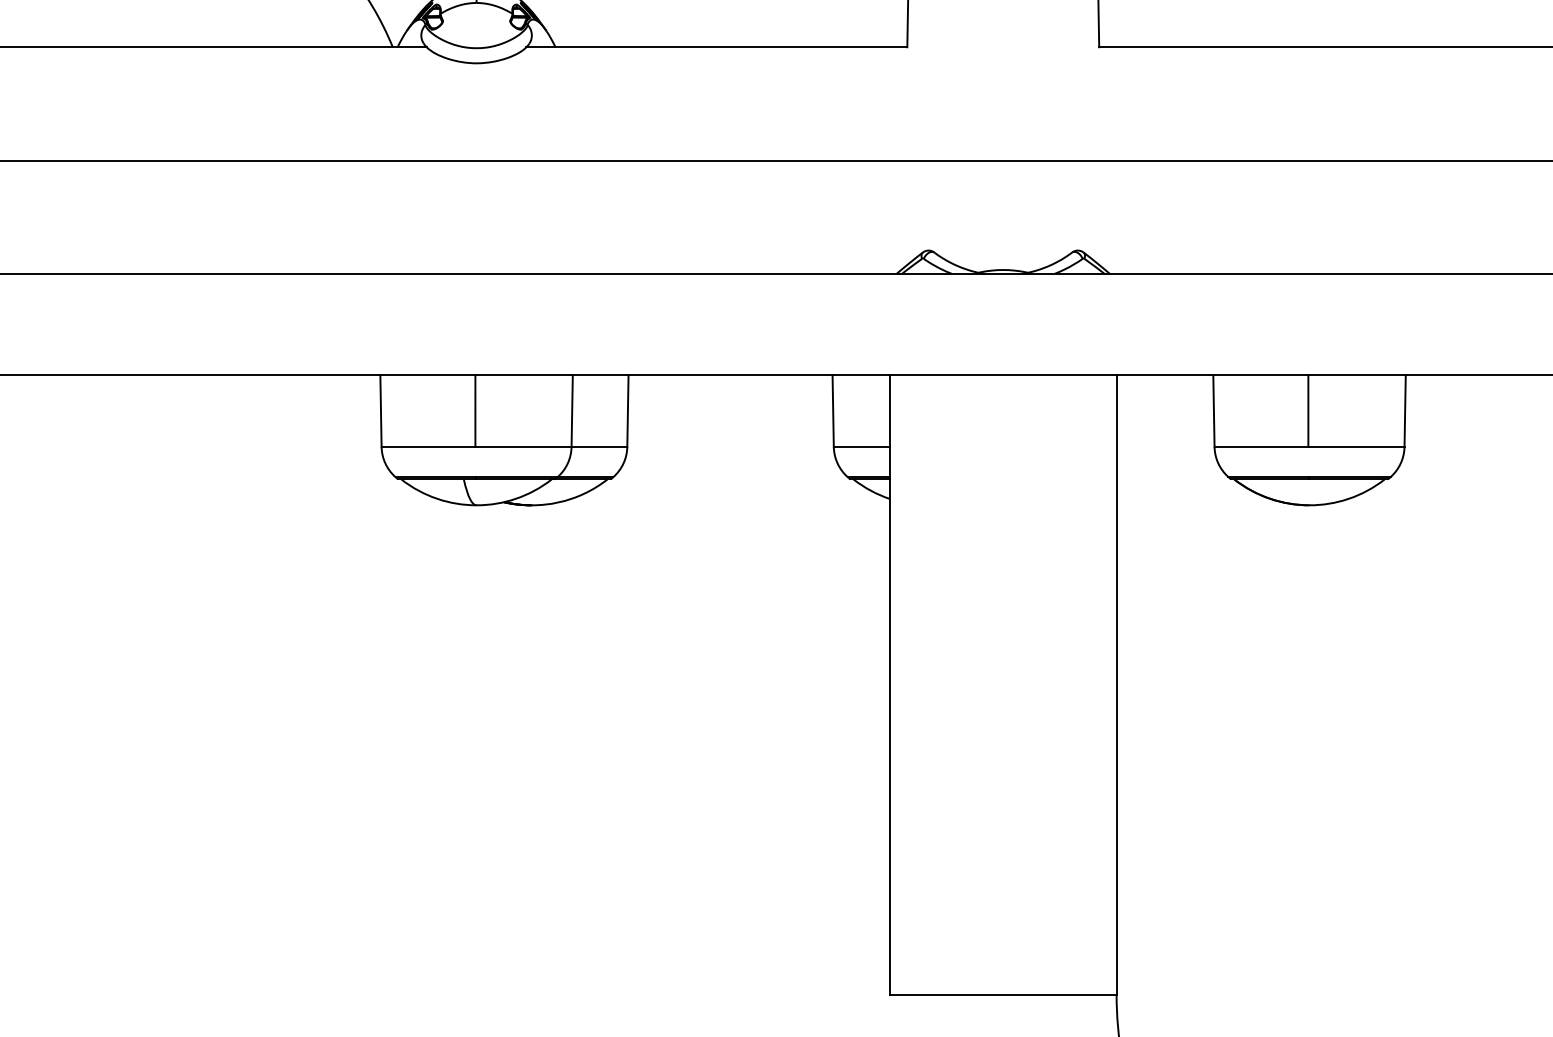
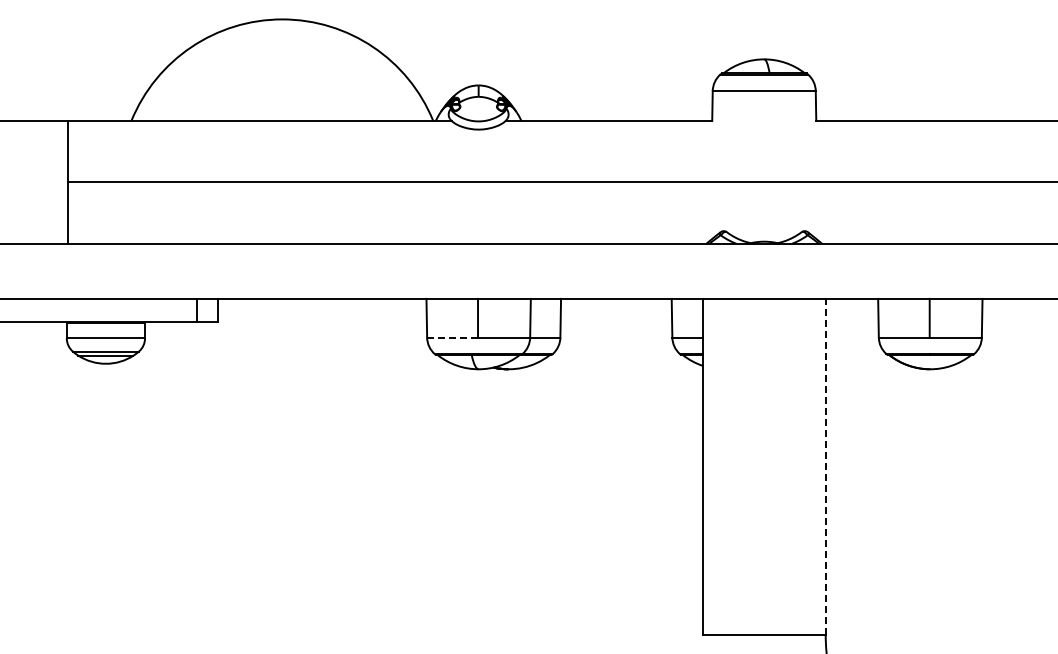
line: (428, 446) -> (452, 337), solid -> dashed
line: (1116, 684) -> (825, 466), solid -> dashed

